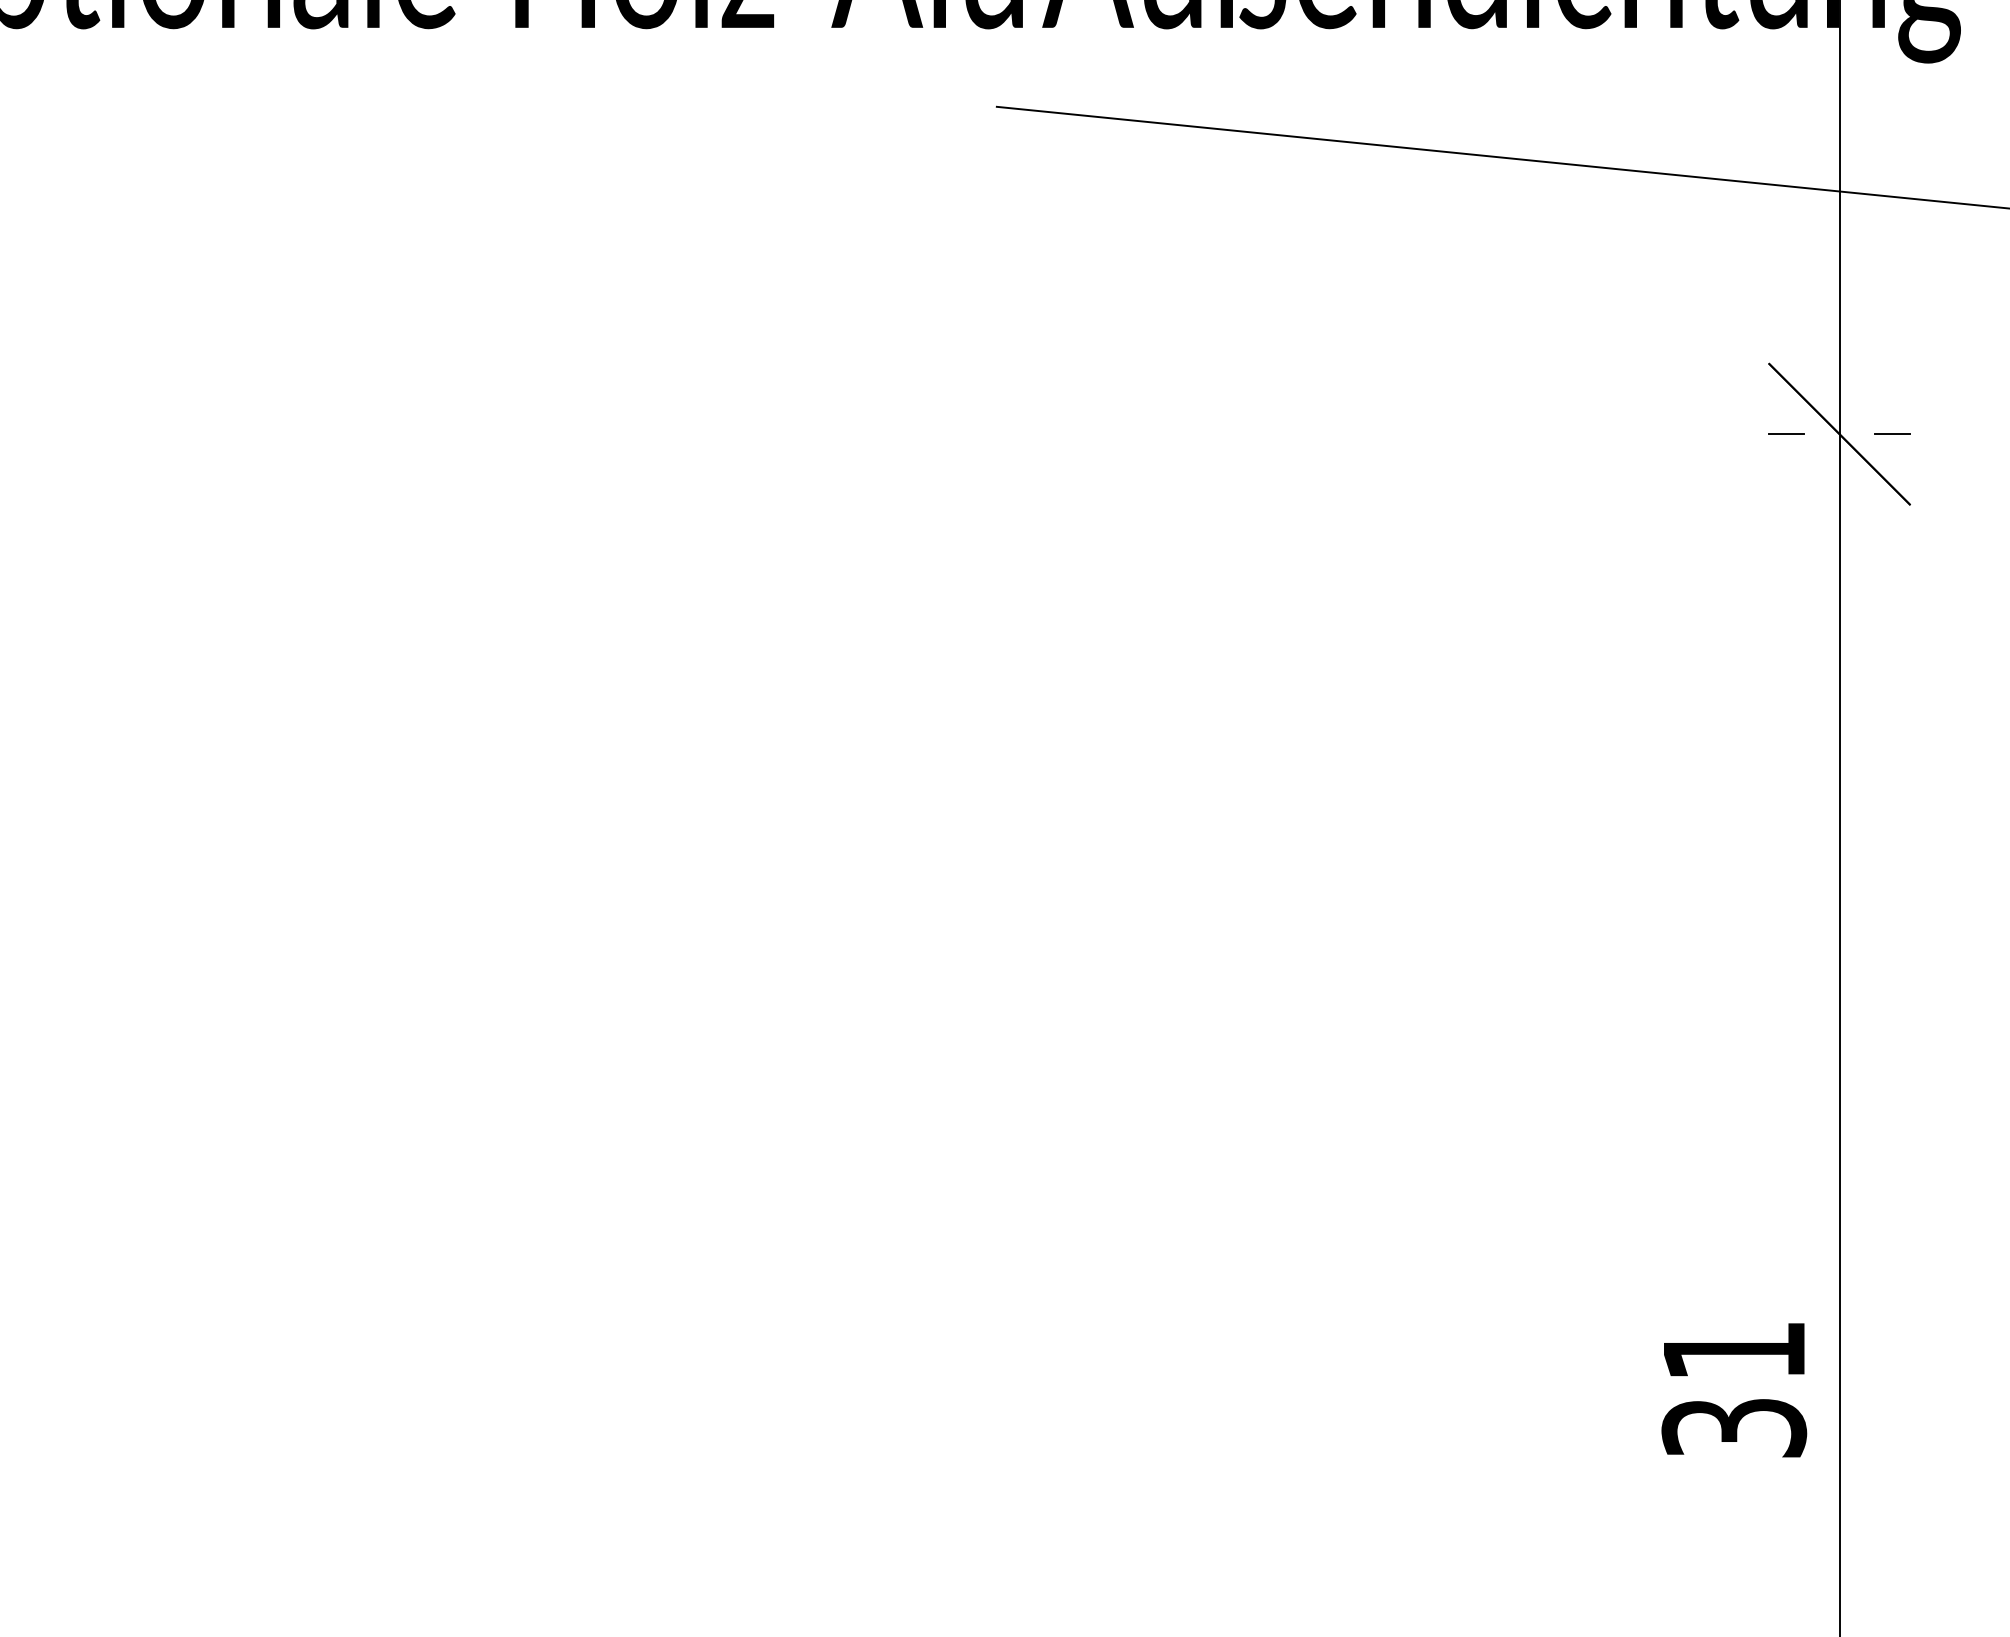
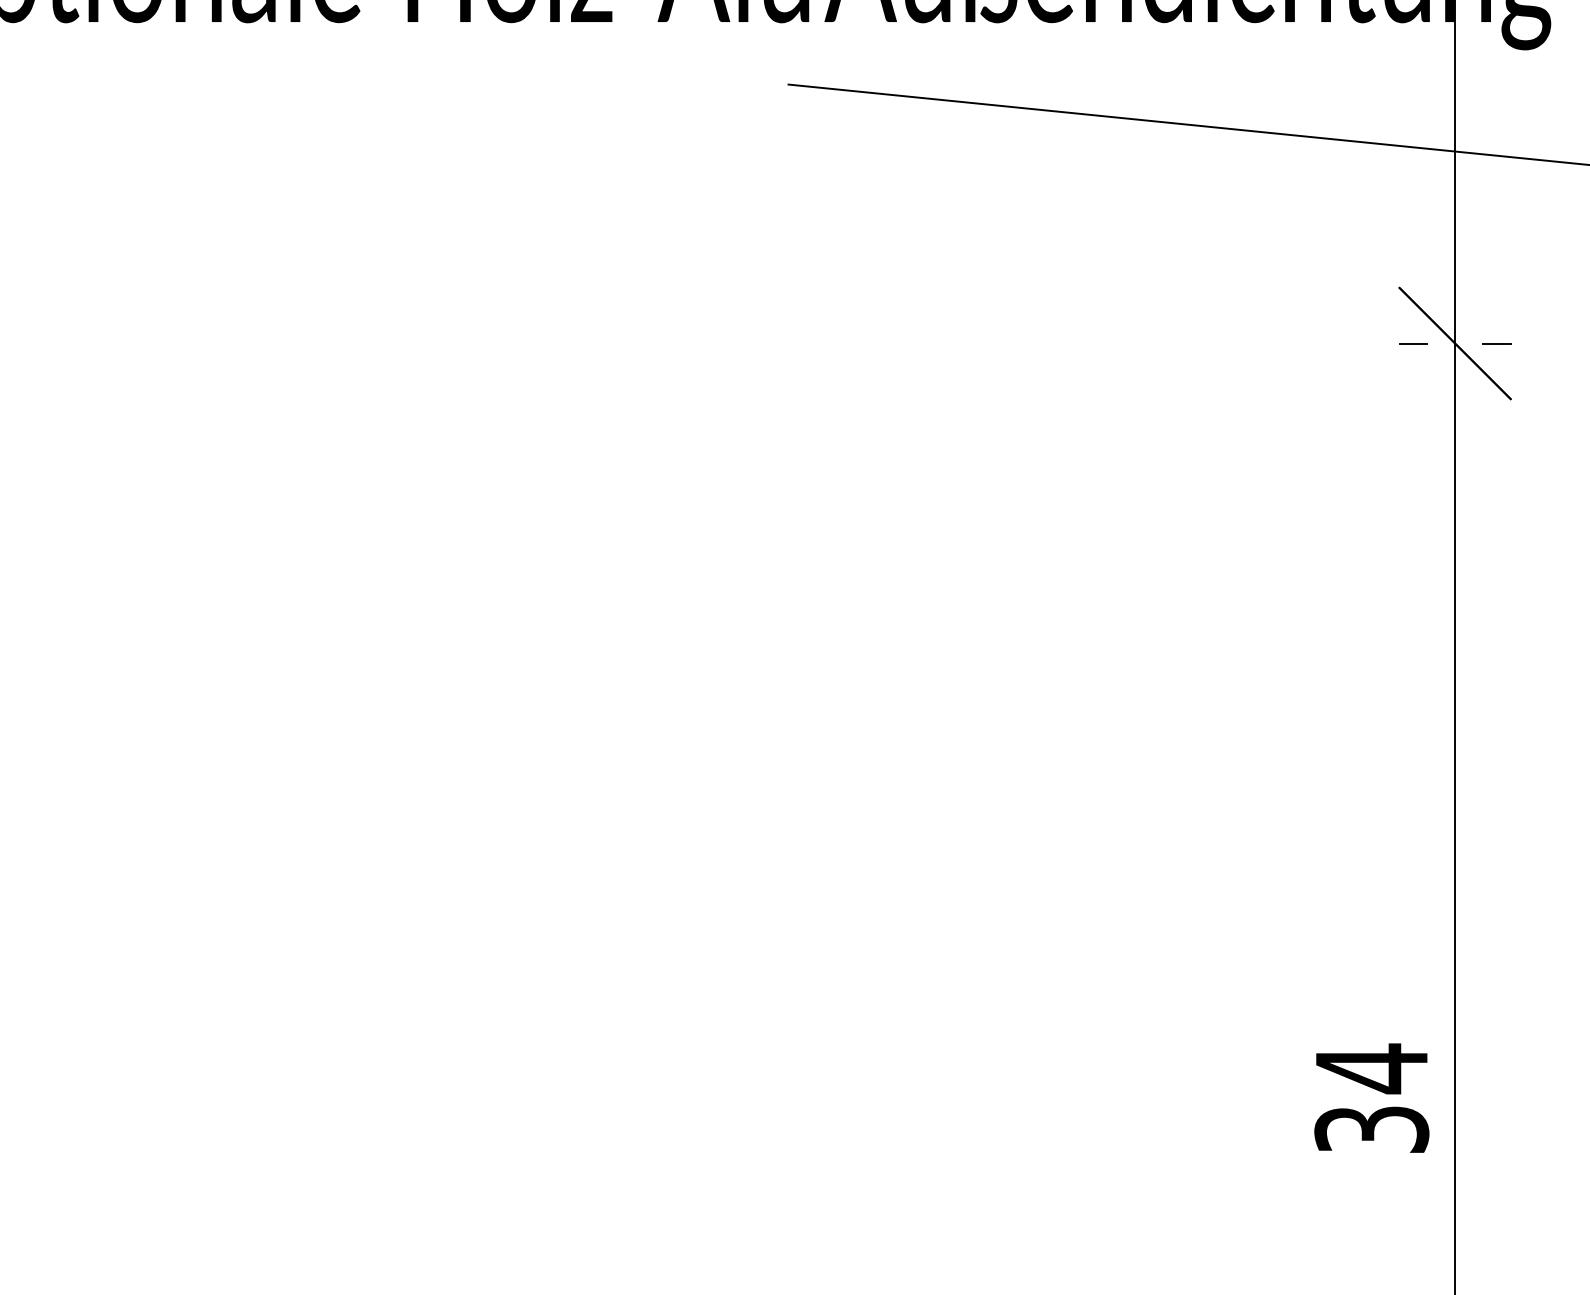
text: (1734, 1351) -> (1372, 1069), 31 -> 34

